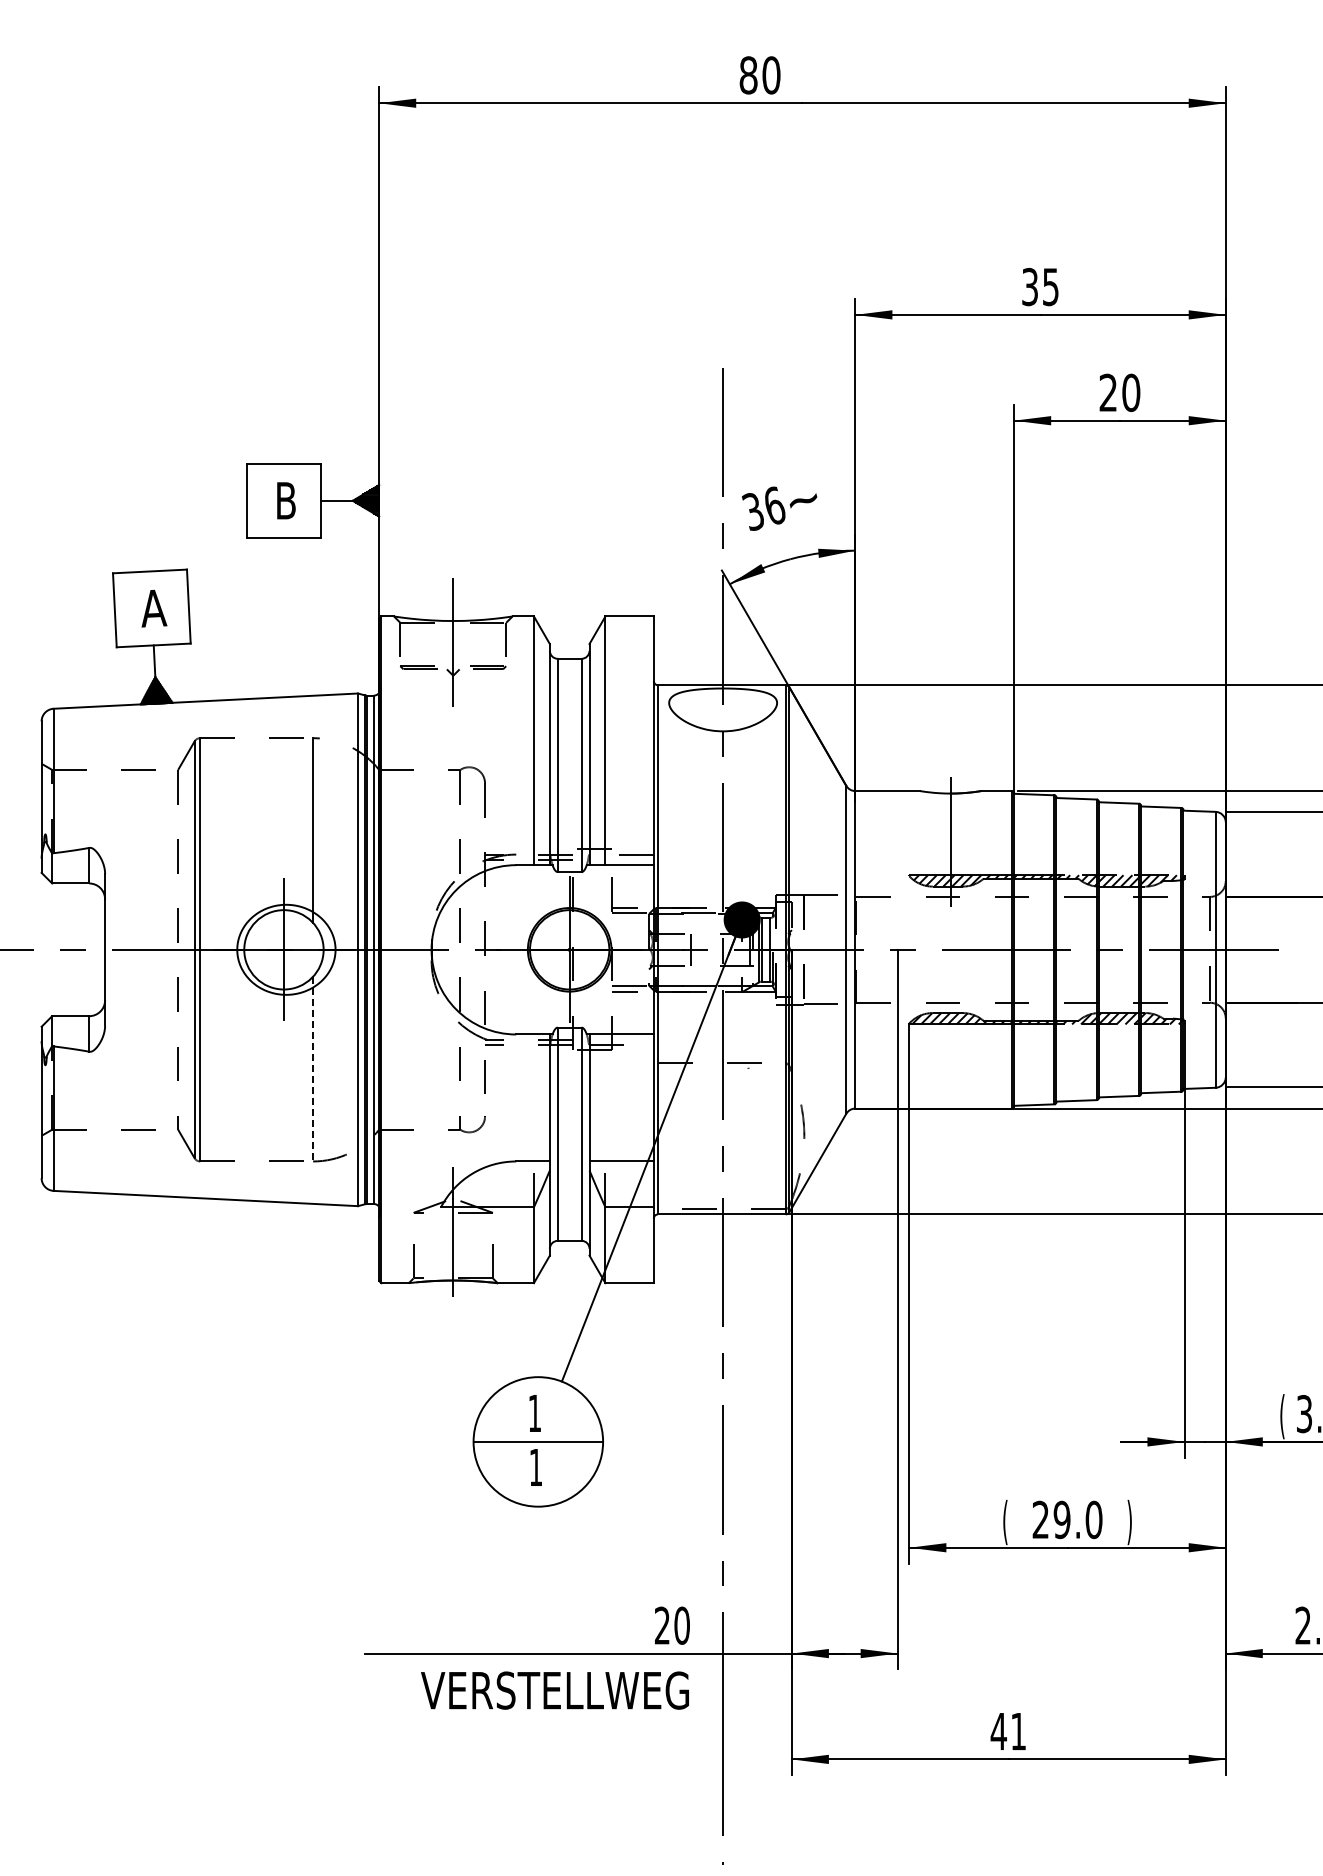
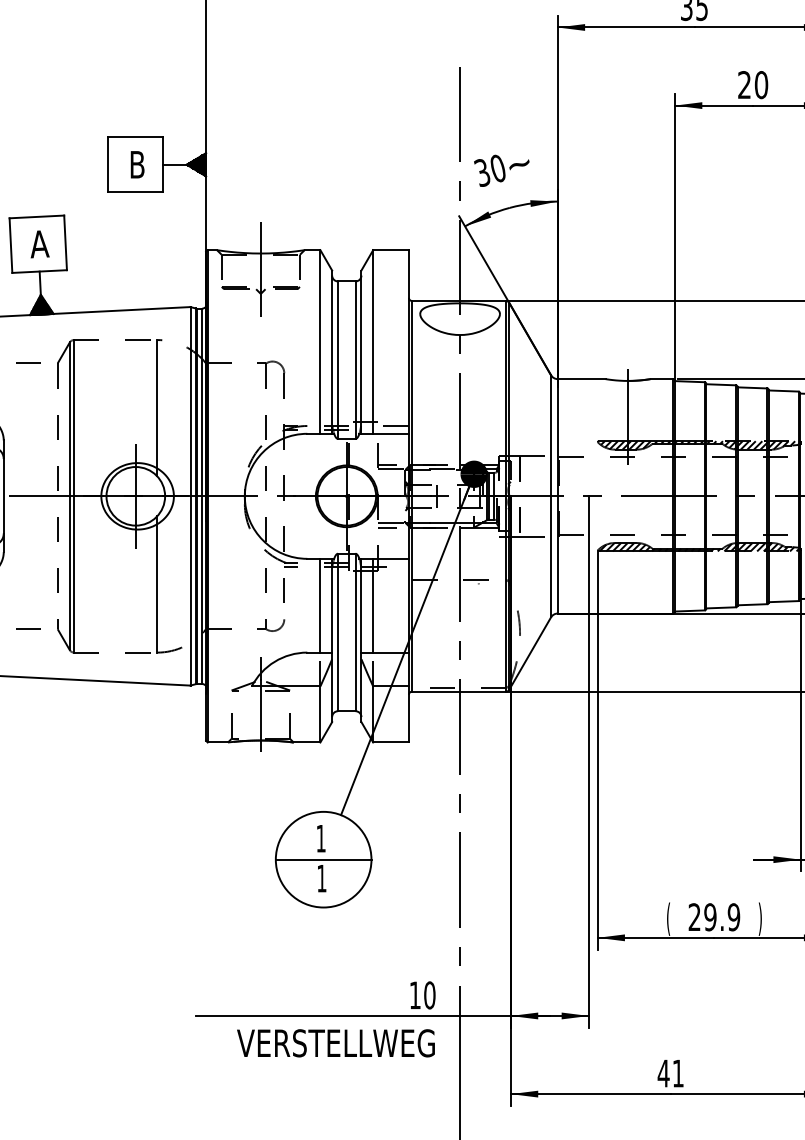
text: (774, 505) -> (498, 168), 36 -> 30
line: (313, 1069) -> (157, 584), dashed -> solid
line: (533, 1097) -> (320, 605), added
line: (605, 1097) -> (373, 605), added
text: (1093, 1520) -> (733, 917), 29.0 -> 29.9
text: (662, 1625) -> (415, 995), 20 -> 10

